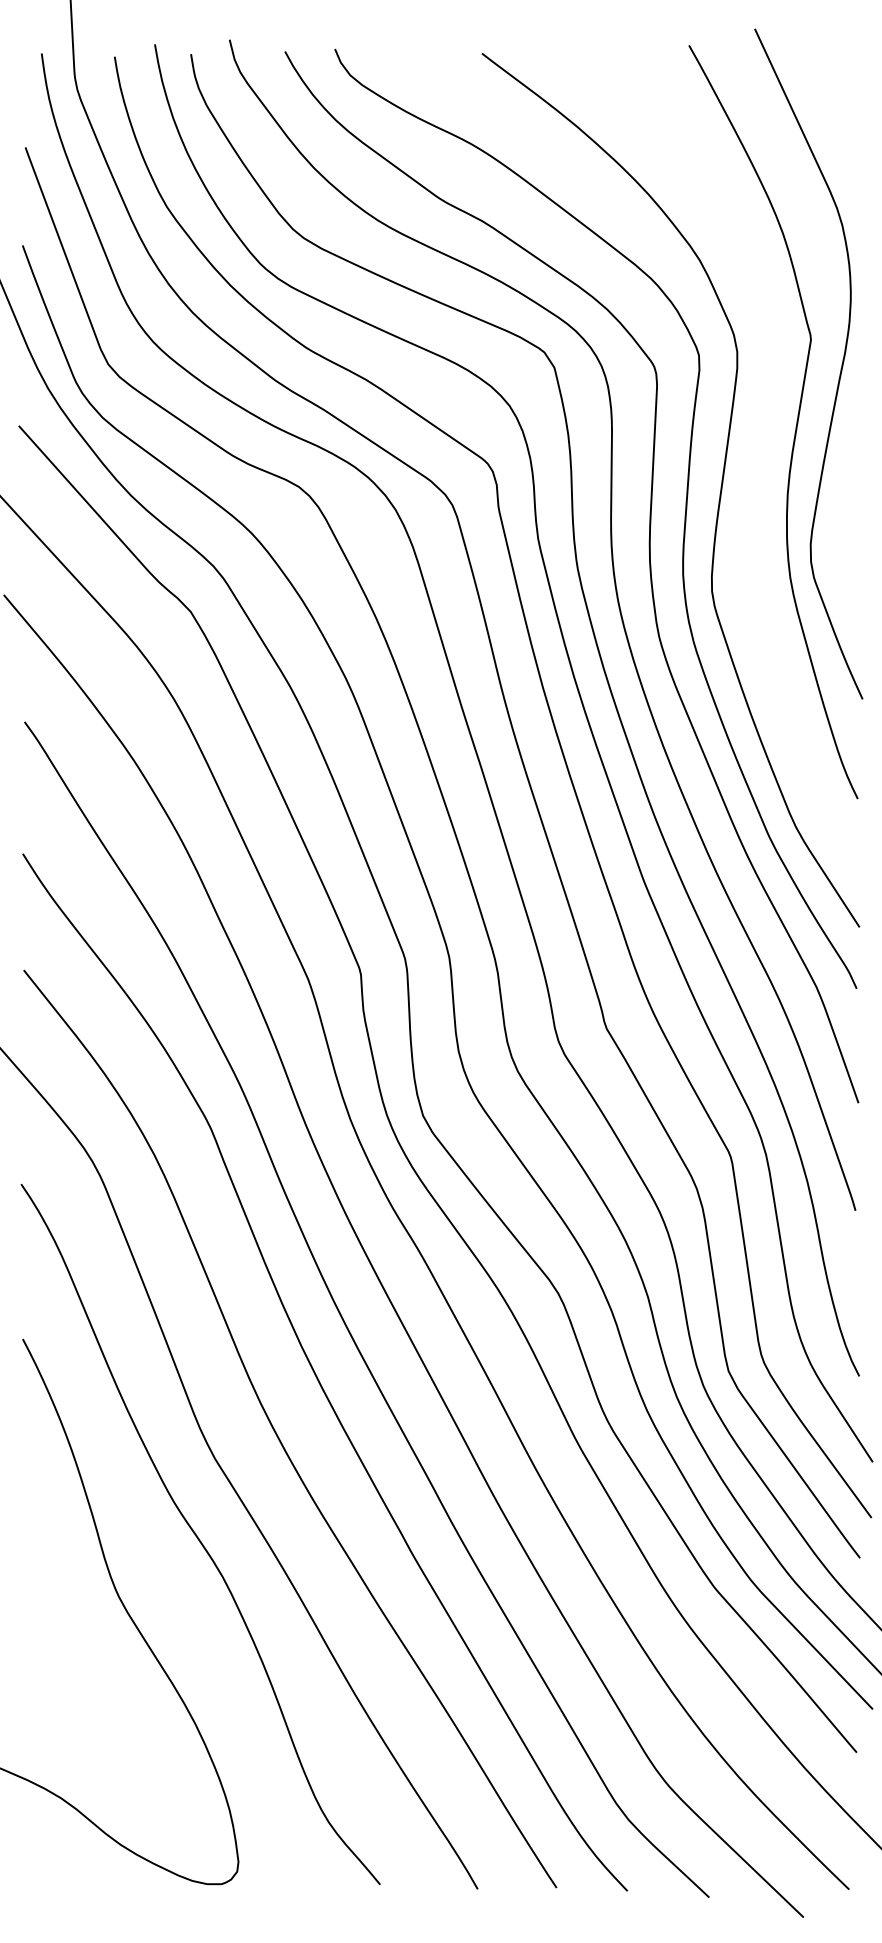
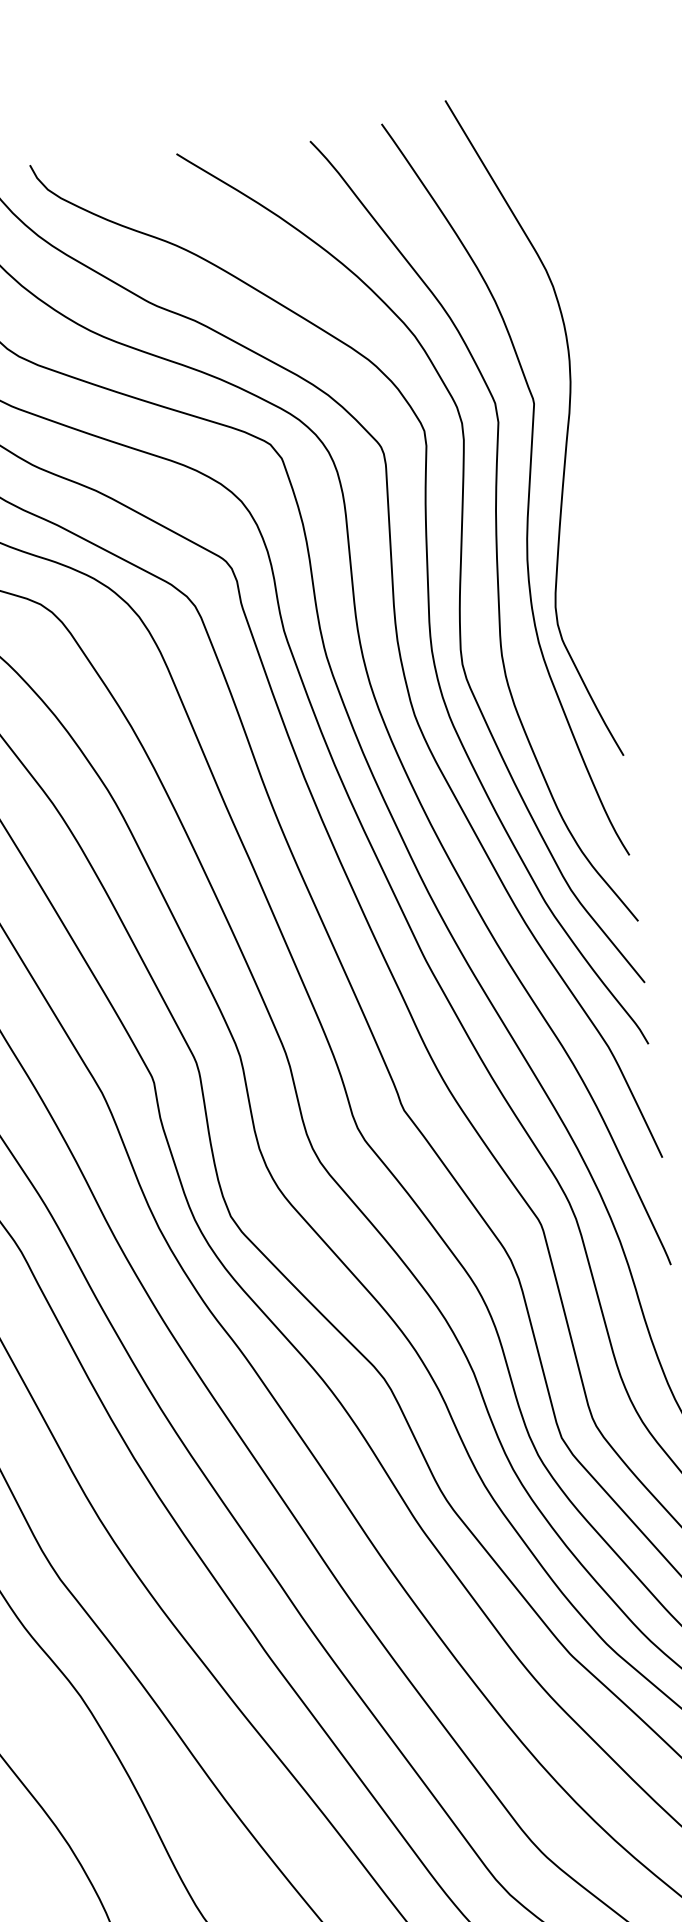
curve: (758, 463) -> (495, 532), added

